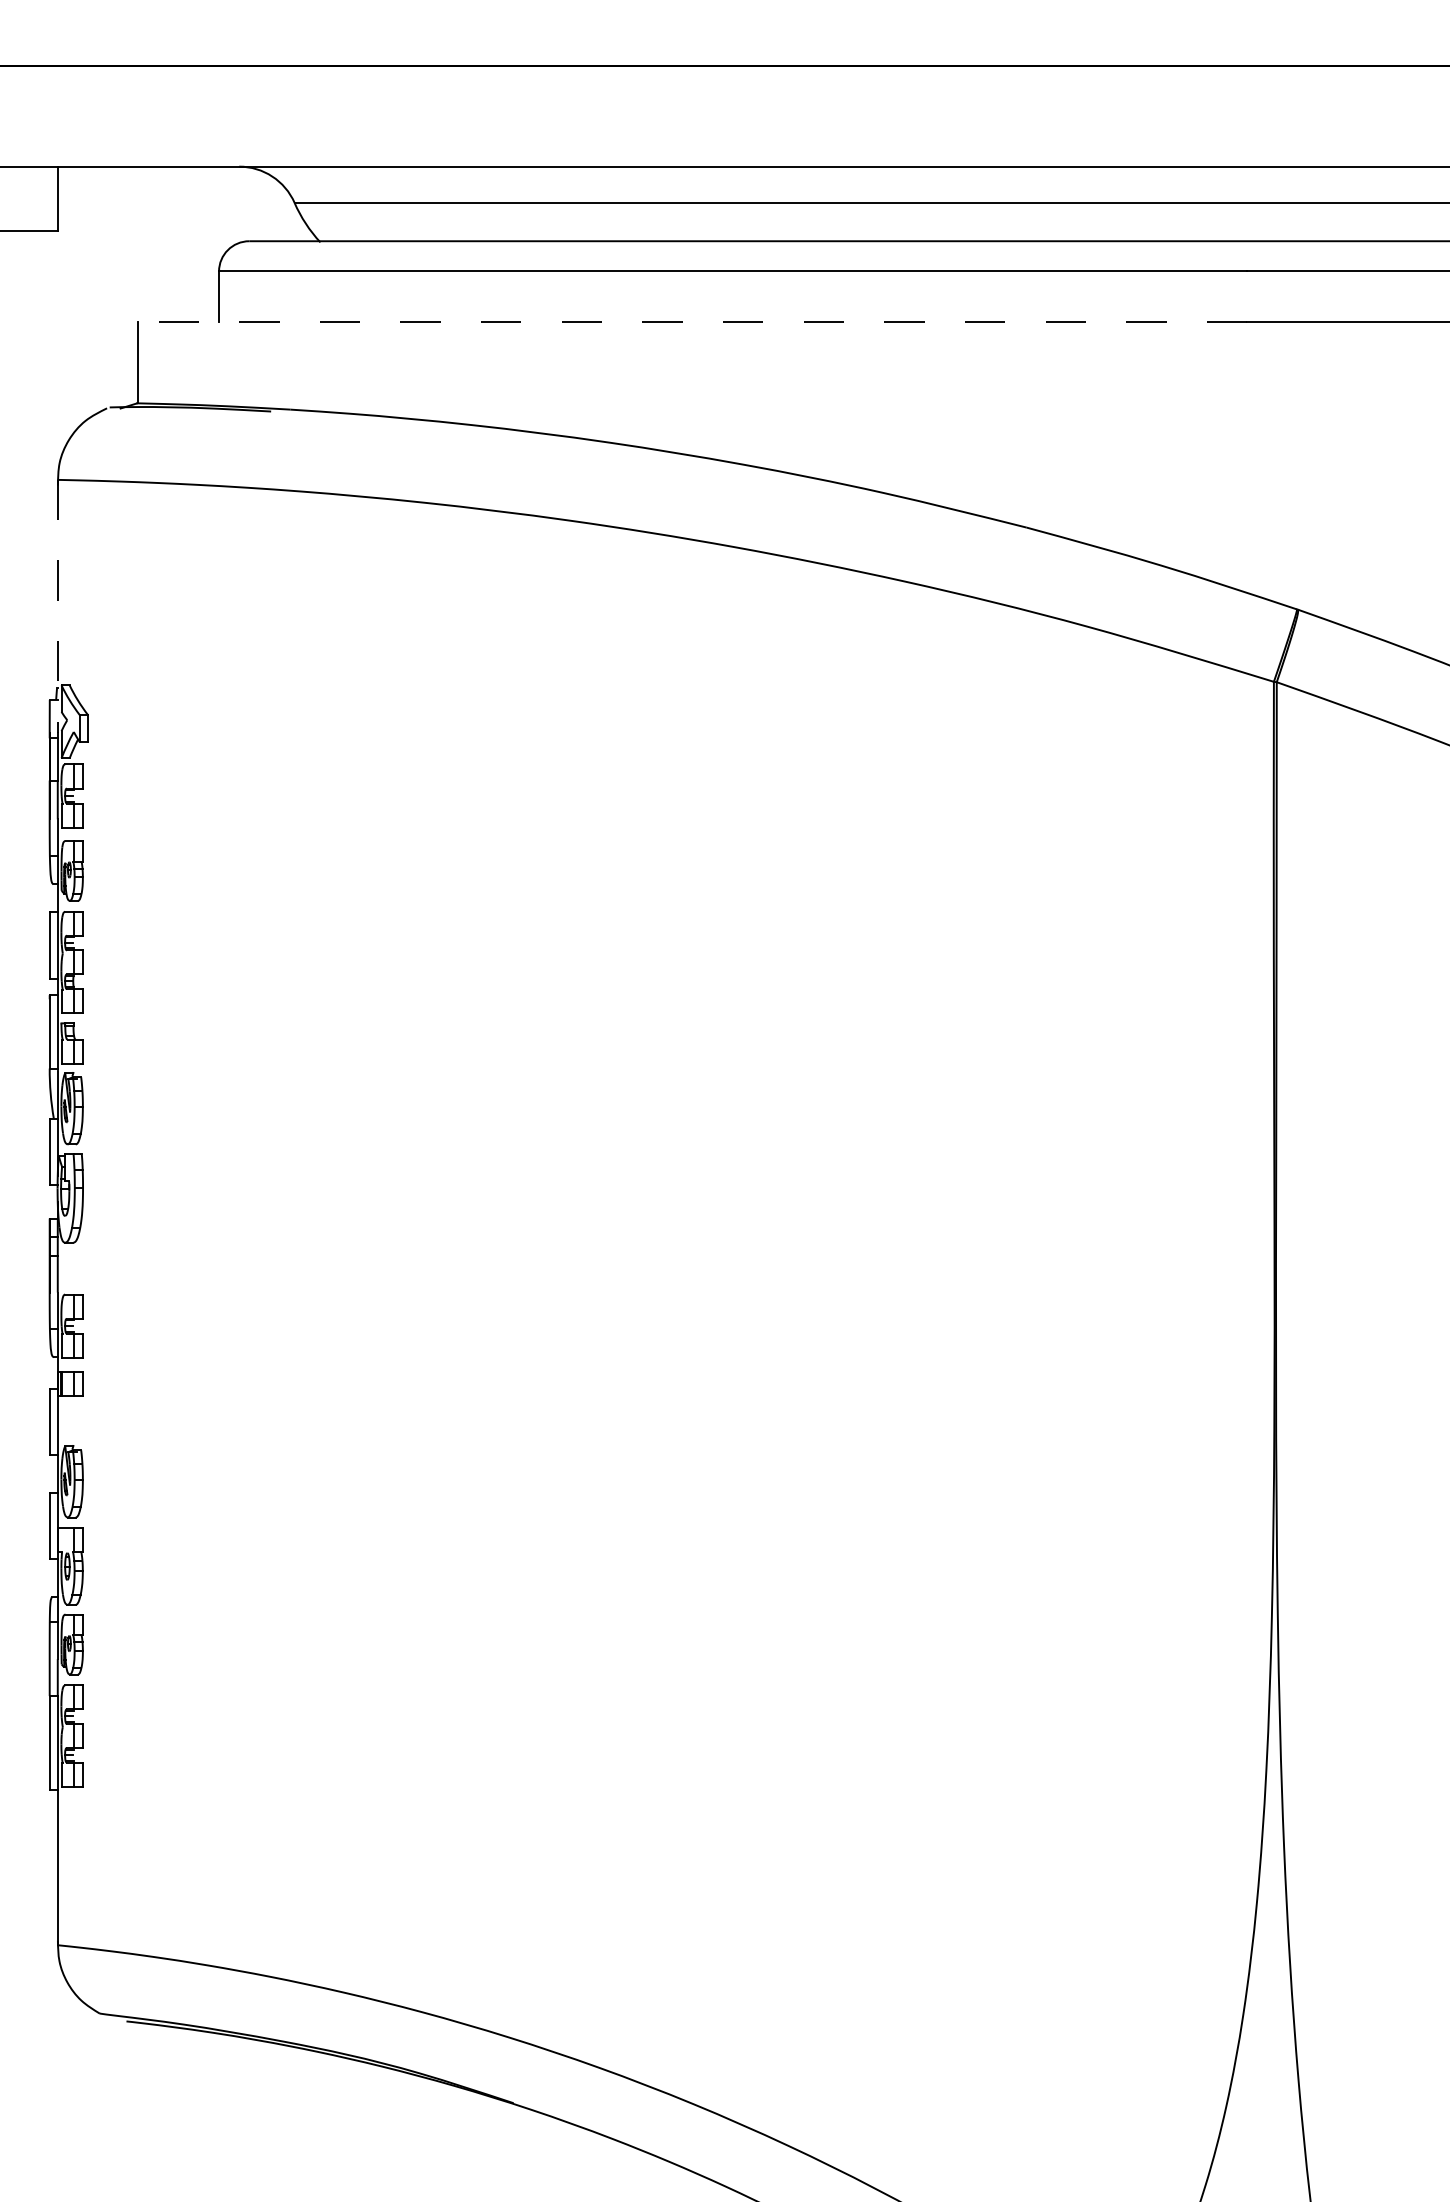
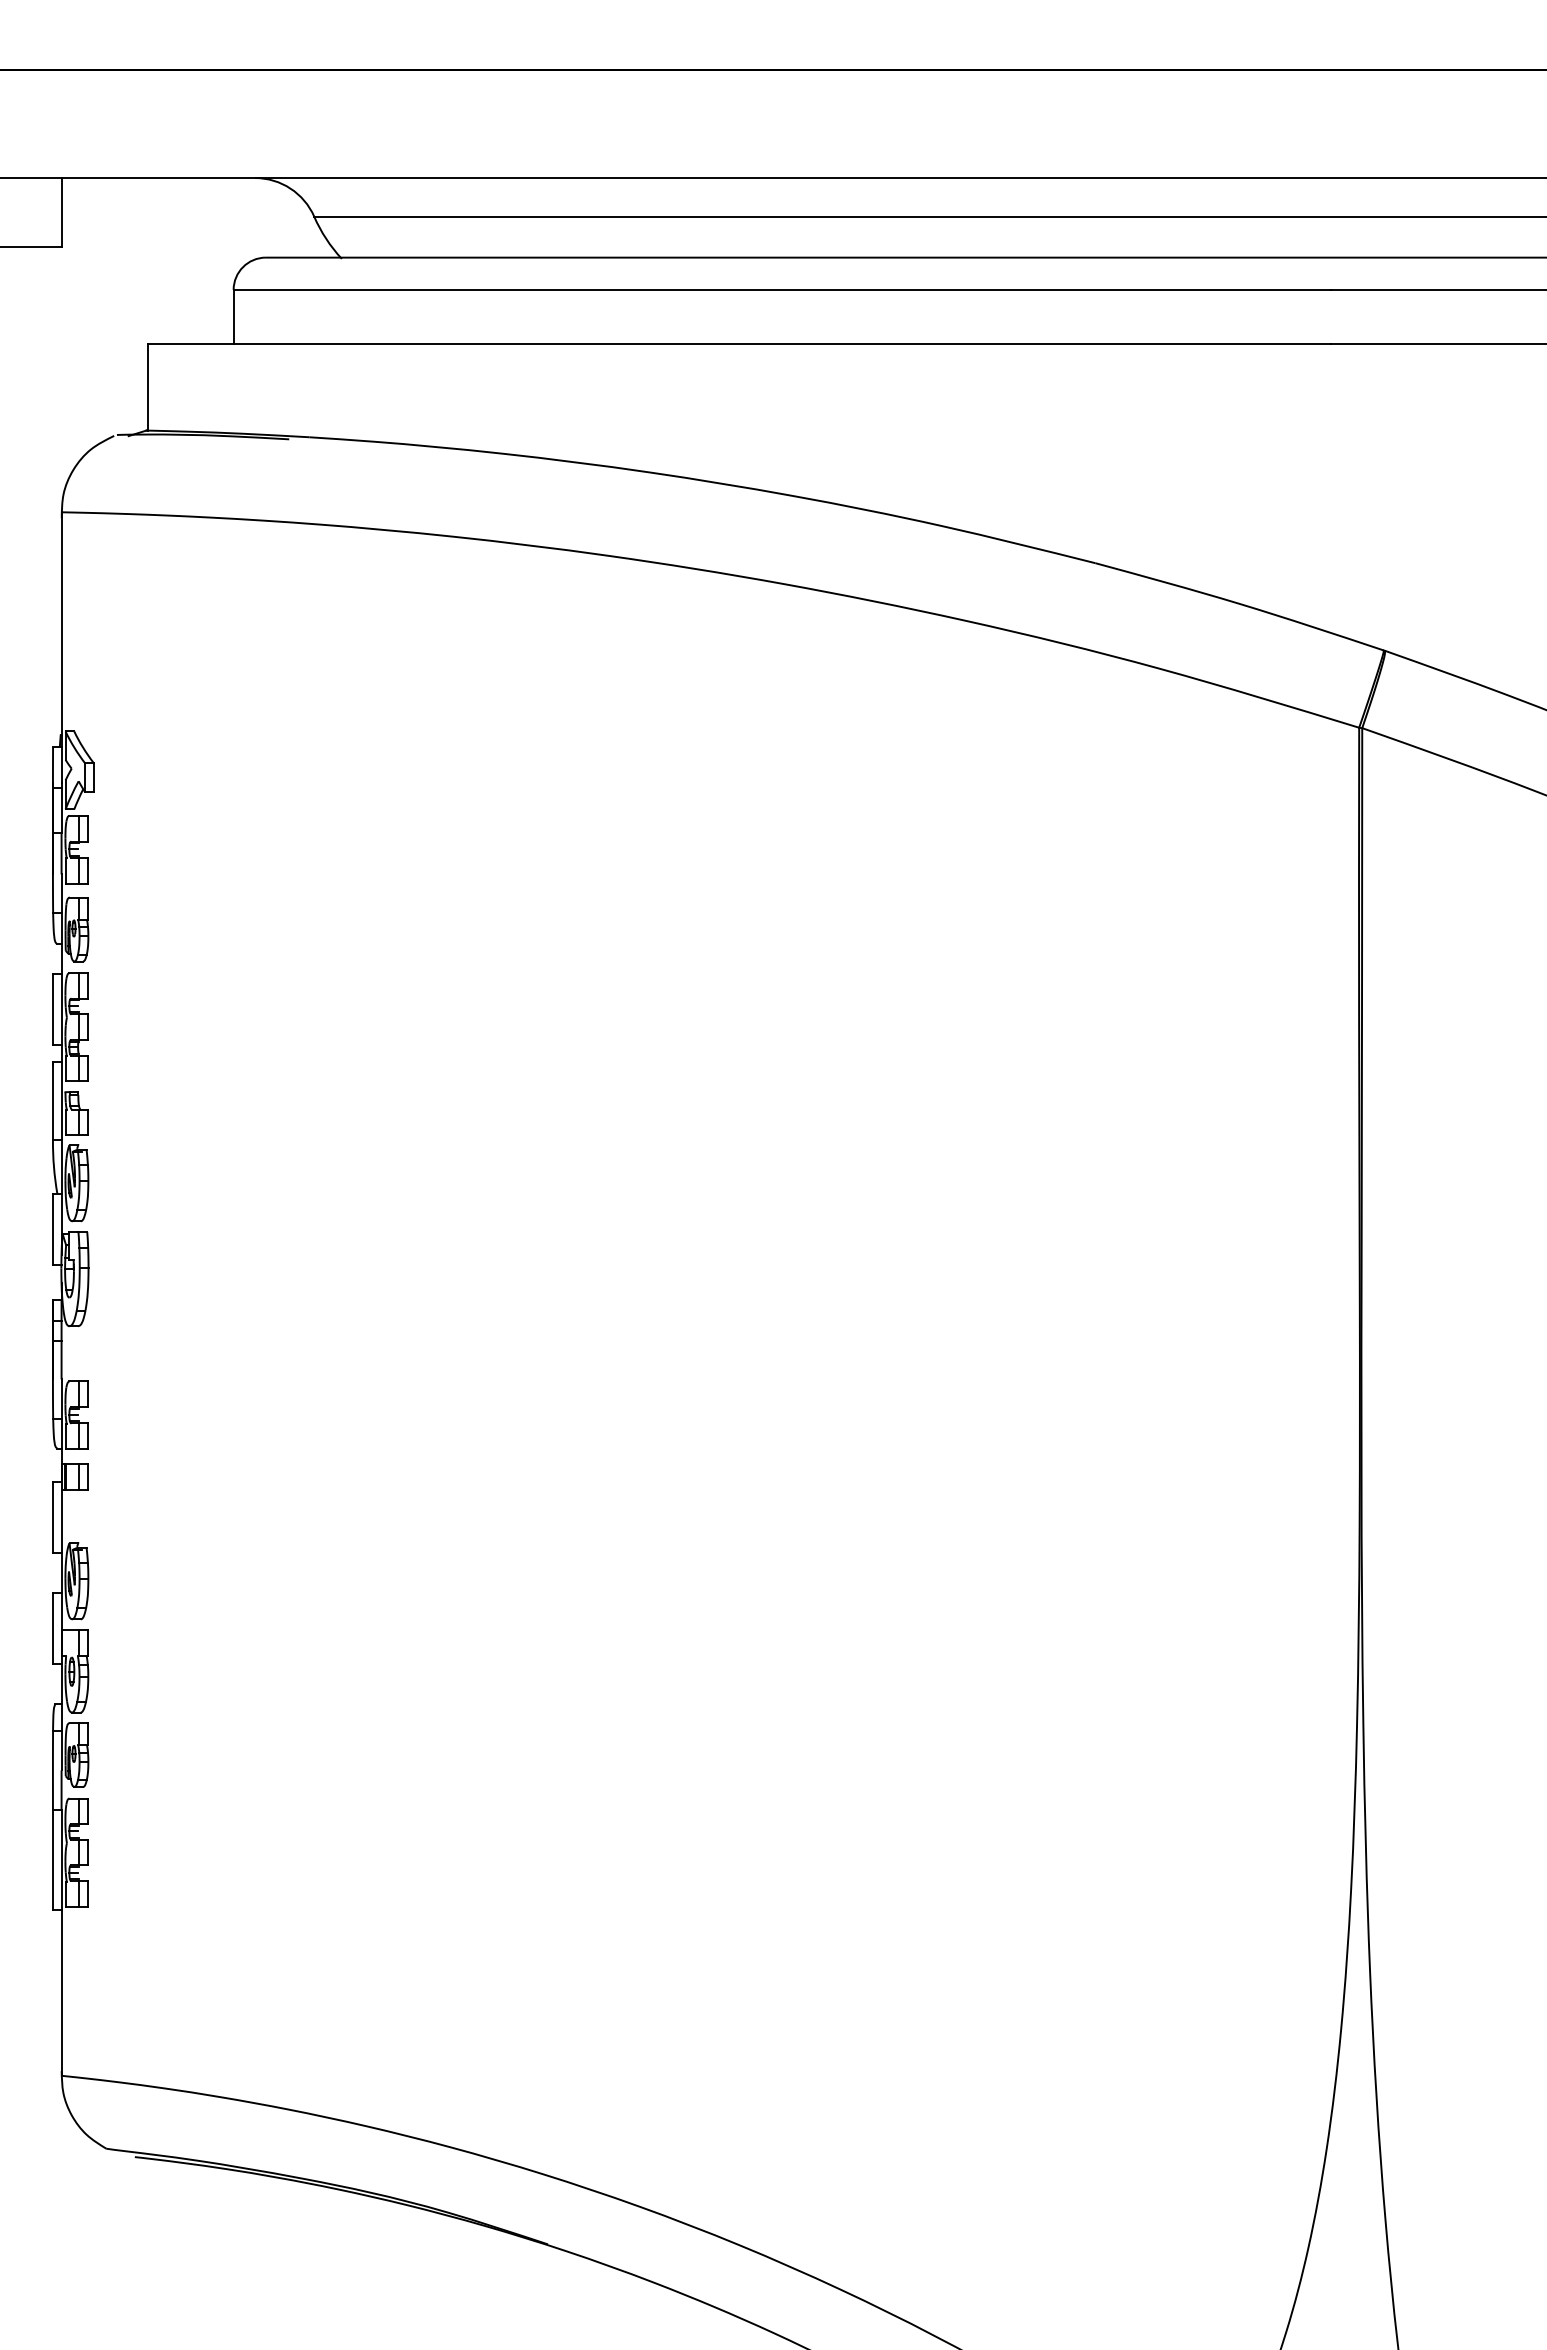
line: (693, 321) -> (739, 343), dashed -> solid
line: (57, 606) -> (61, 647), dashed -> solid

